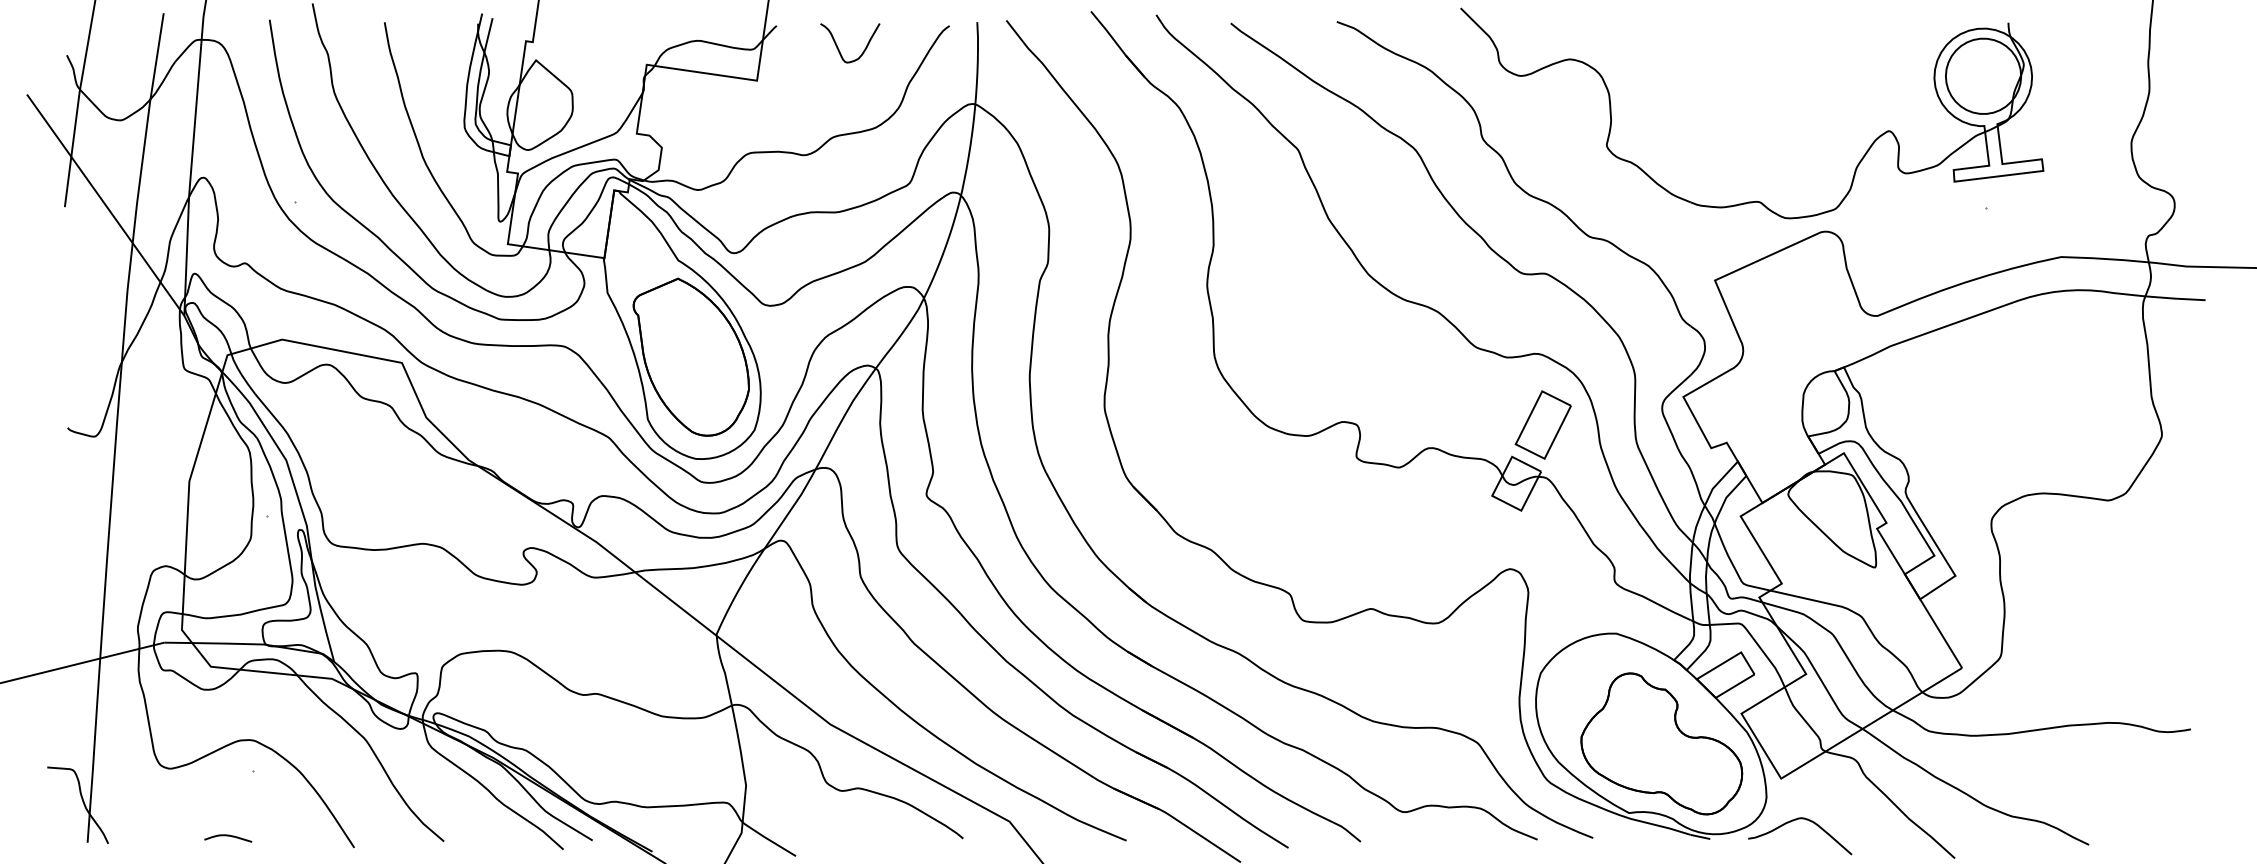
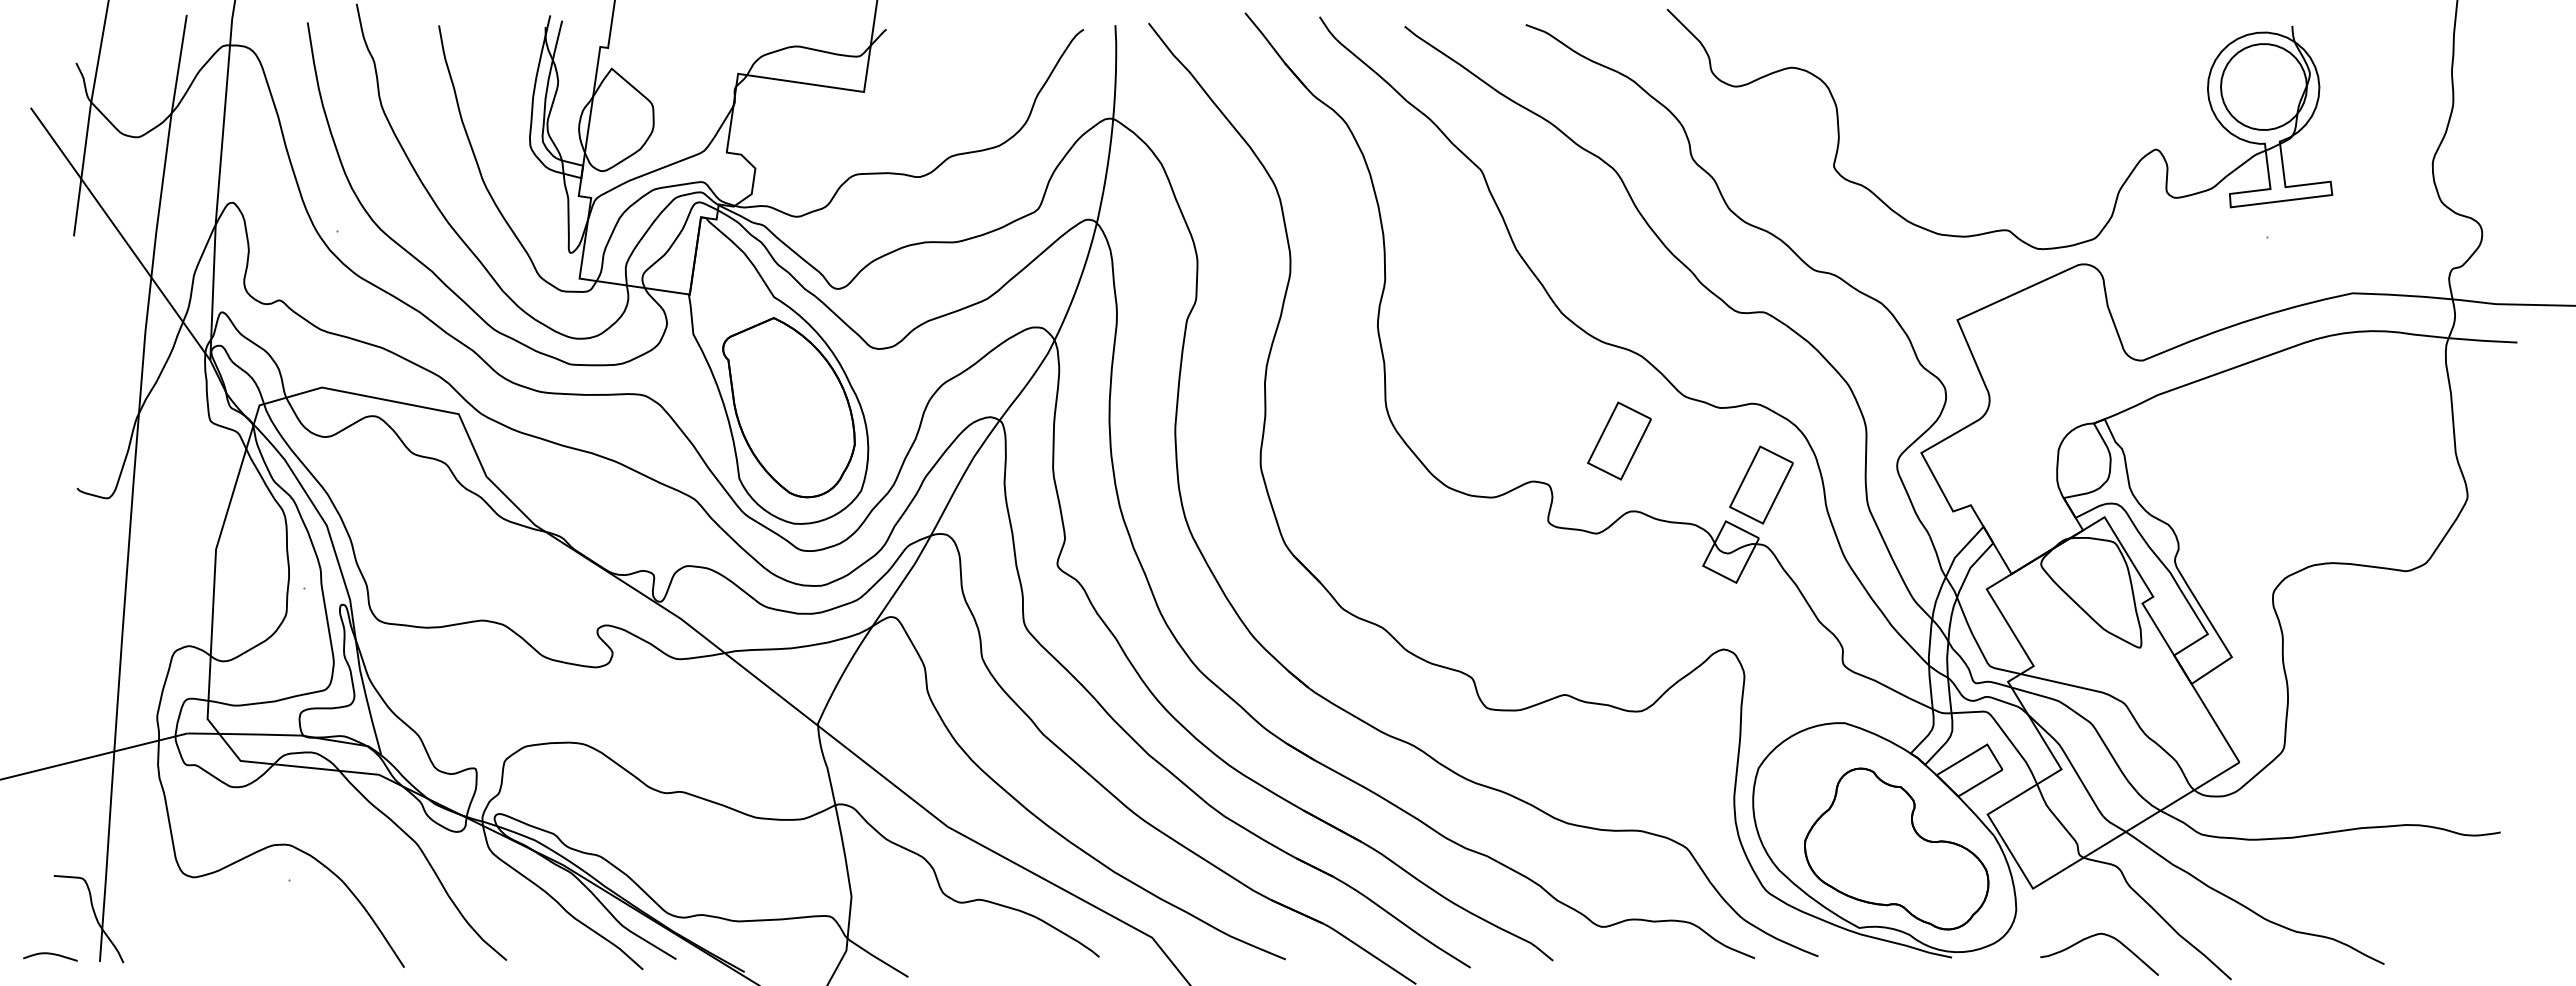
curve: (838, 48) -> (957, 55), removed
part: (1418, 386) -> (1619, 440), added
curve: (1795, 820) -> (2094, 936), moved
curve: (228, 836) -> (50, 954), moved

